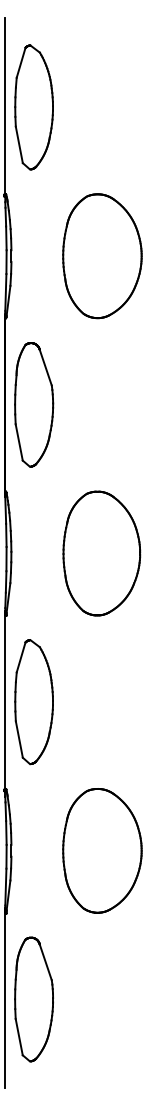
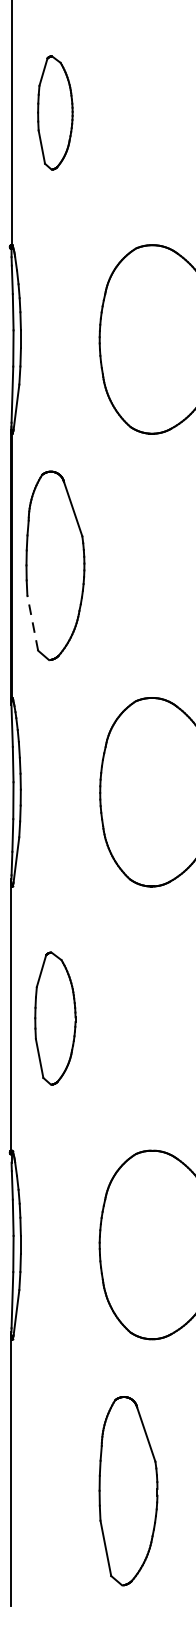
part: (33, 107) -> (54, 112), size x0.6
line: (19, 441) -> (33, 621), solid -> dashed
part: (33, 702) -> (54, 1019), size x0.7
part: (33, 999) -> (127, 1491), moved

